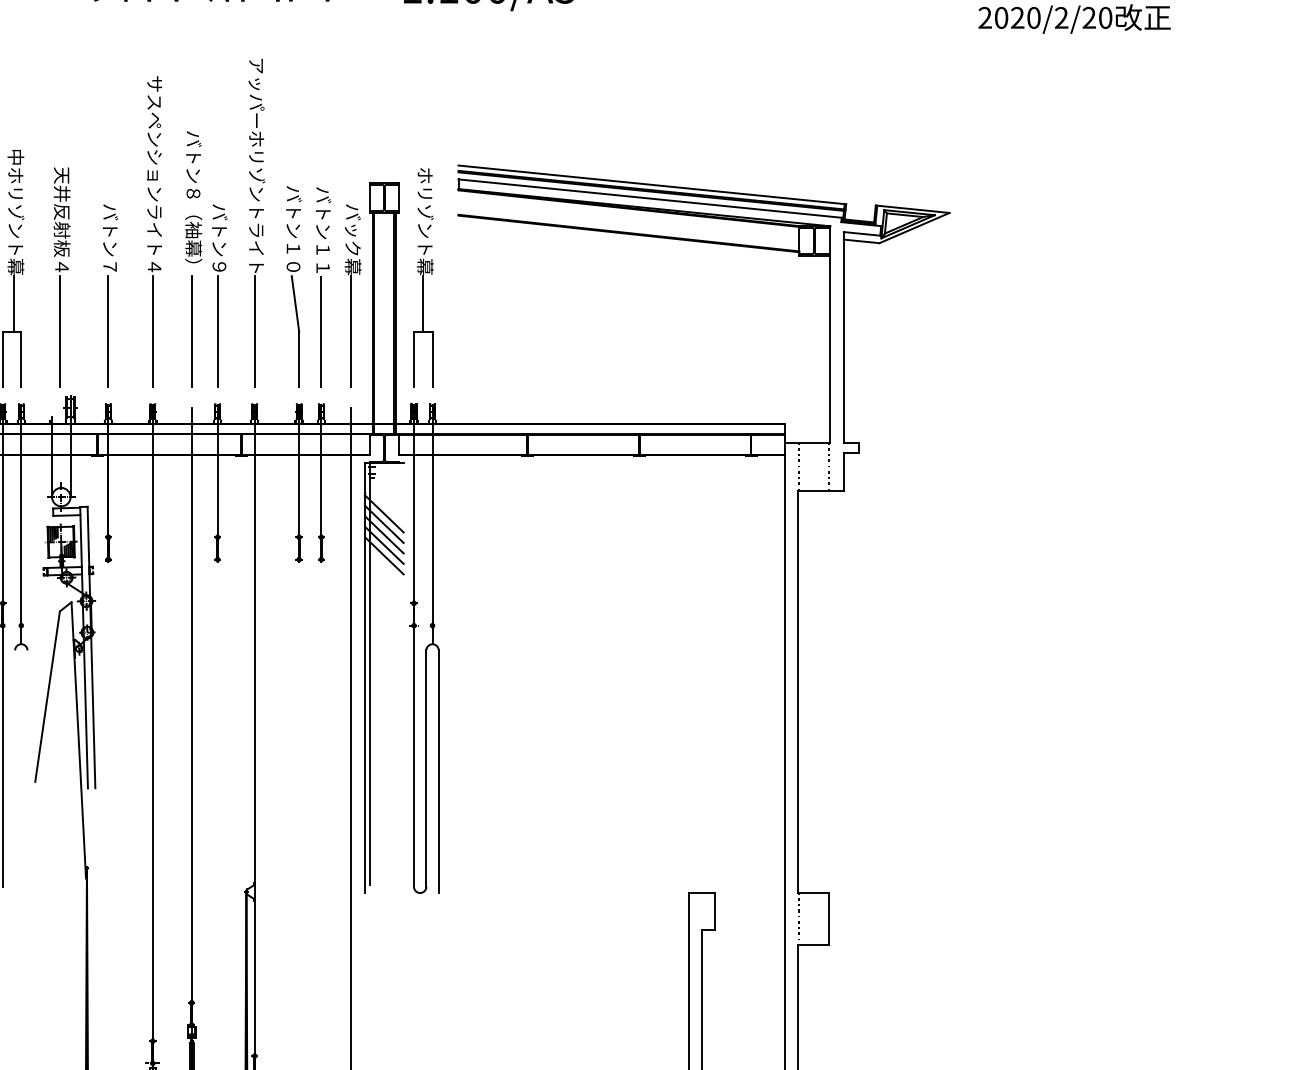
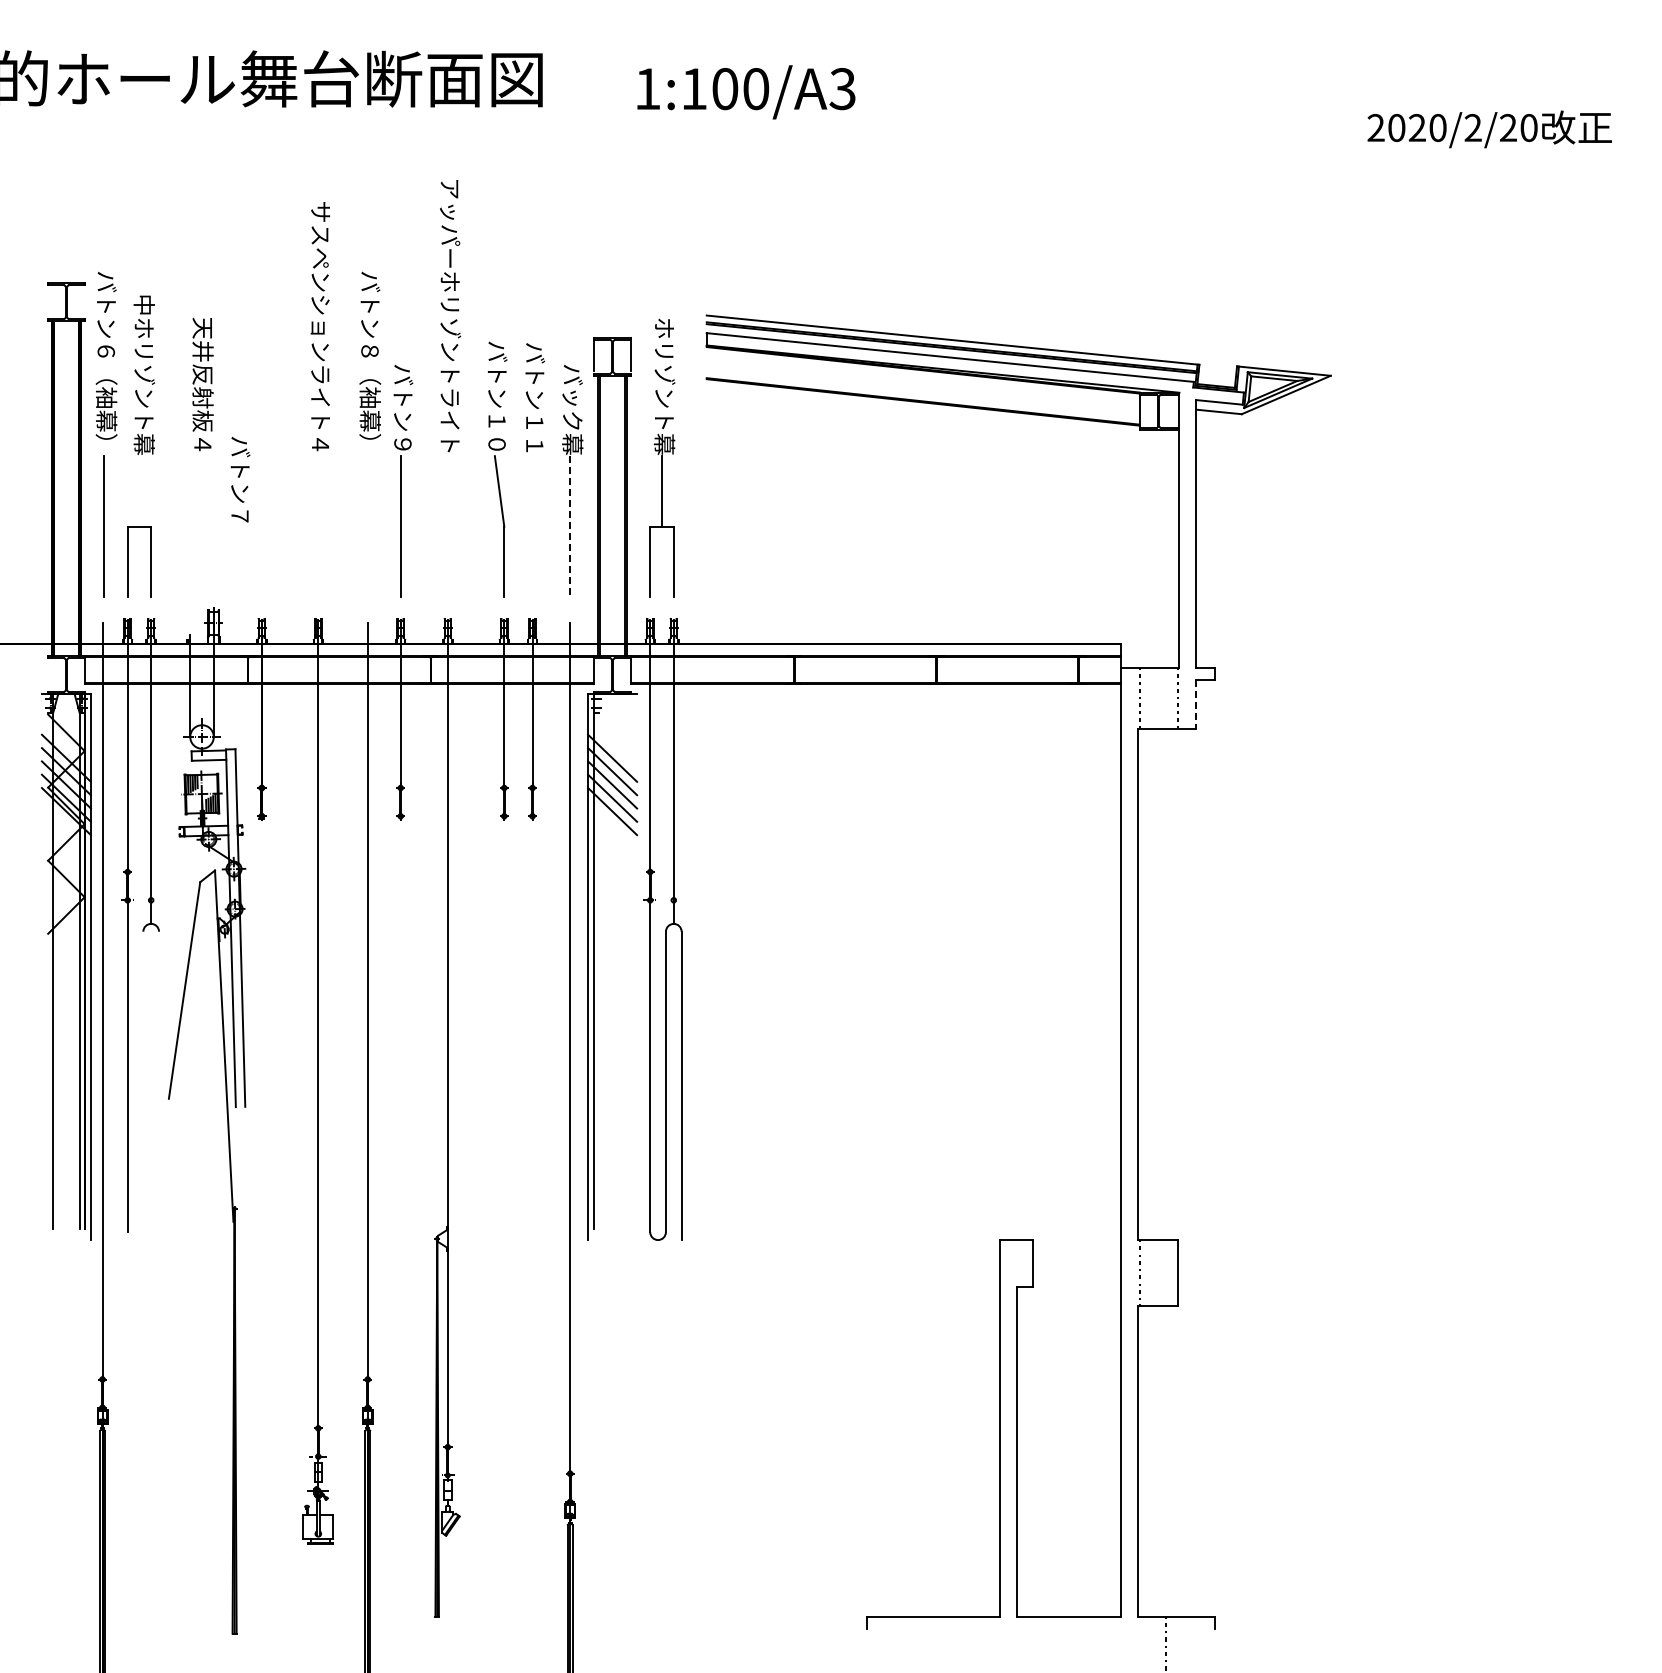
text: (110, 237) -> (240, 479), moved
line: (13, 303) -> (141, 491), removed
line: (60, 331) -> (200, 526), removed
line: (108, 331) -> (261, 526), removed
line: (152, 331) -> (318, 526), removed
line: (191, 331) -> (367, 526), removed
line: (254, 331) -> (447, 526), removed
line: (351, 331) -> (570, 526), solid -> dashed
line: (321, 332) -> (532, 527), removed
line: (843, 472) -> (1196, 705), solid -> dashed

